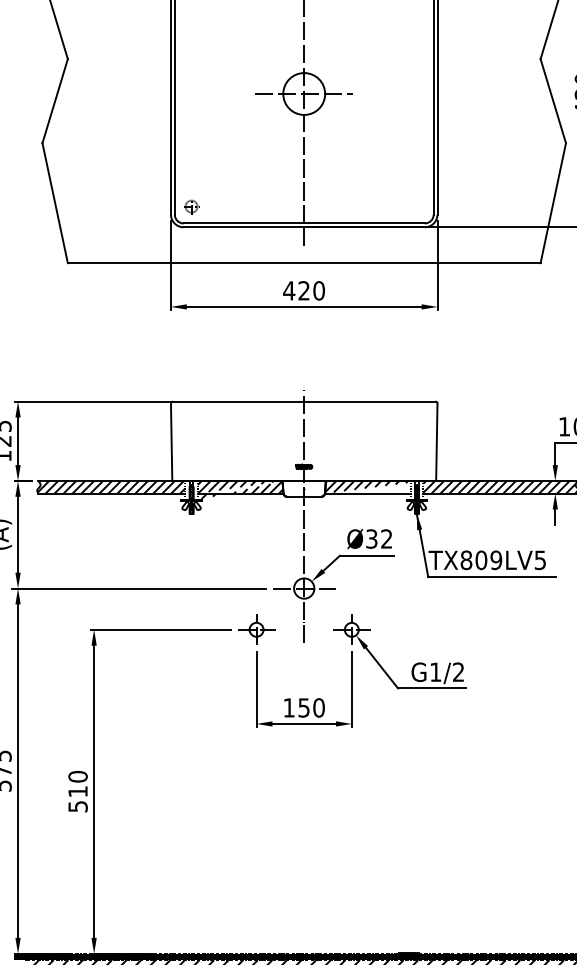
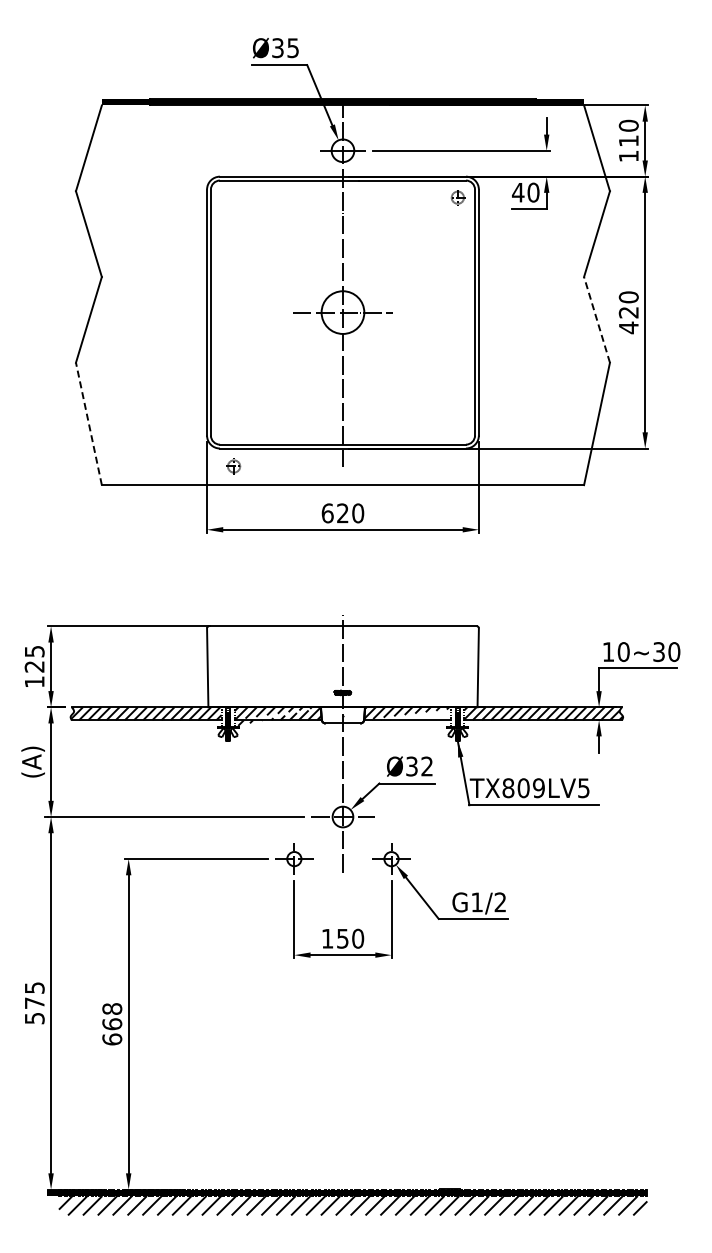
line: (553, 100) -> (597, 319), solid -> dashed
line: (54, 202) -> (88, 423), solid -> dashed
part: (191, 206) -> (233, 466), moved
text: (289, 290) -> (327, 513), 420 -> 620
text: (78, 791) -> (112, 1024), 510 -> 668

